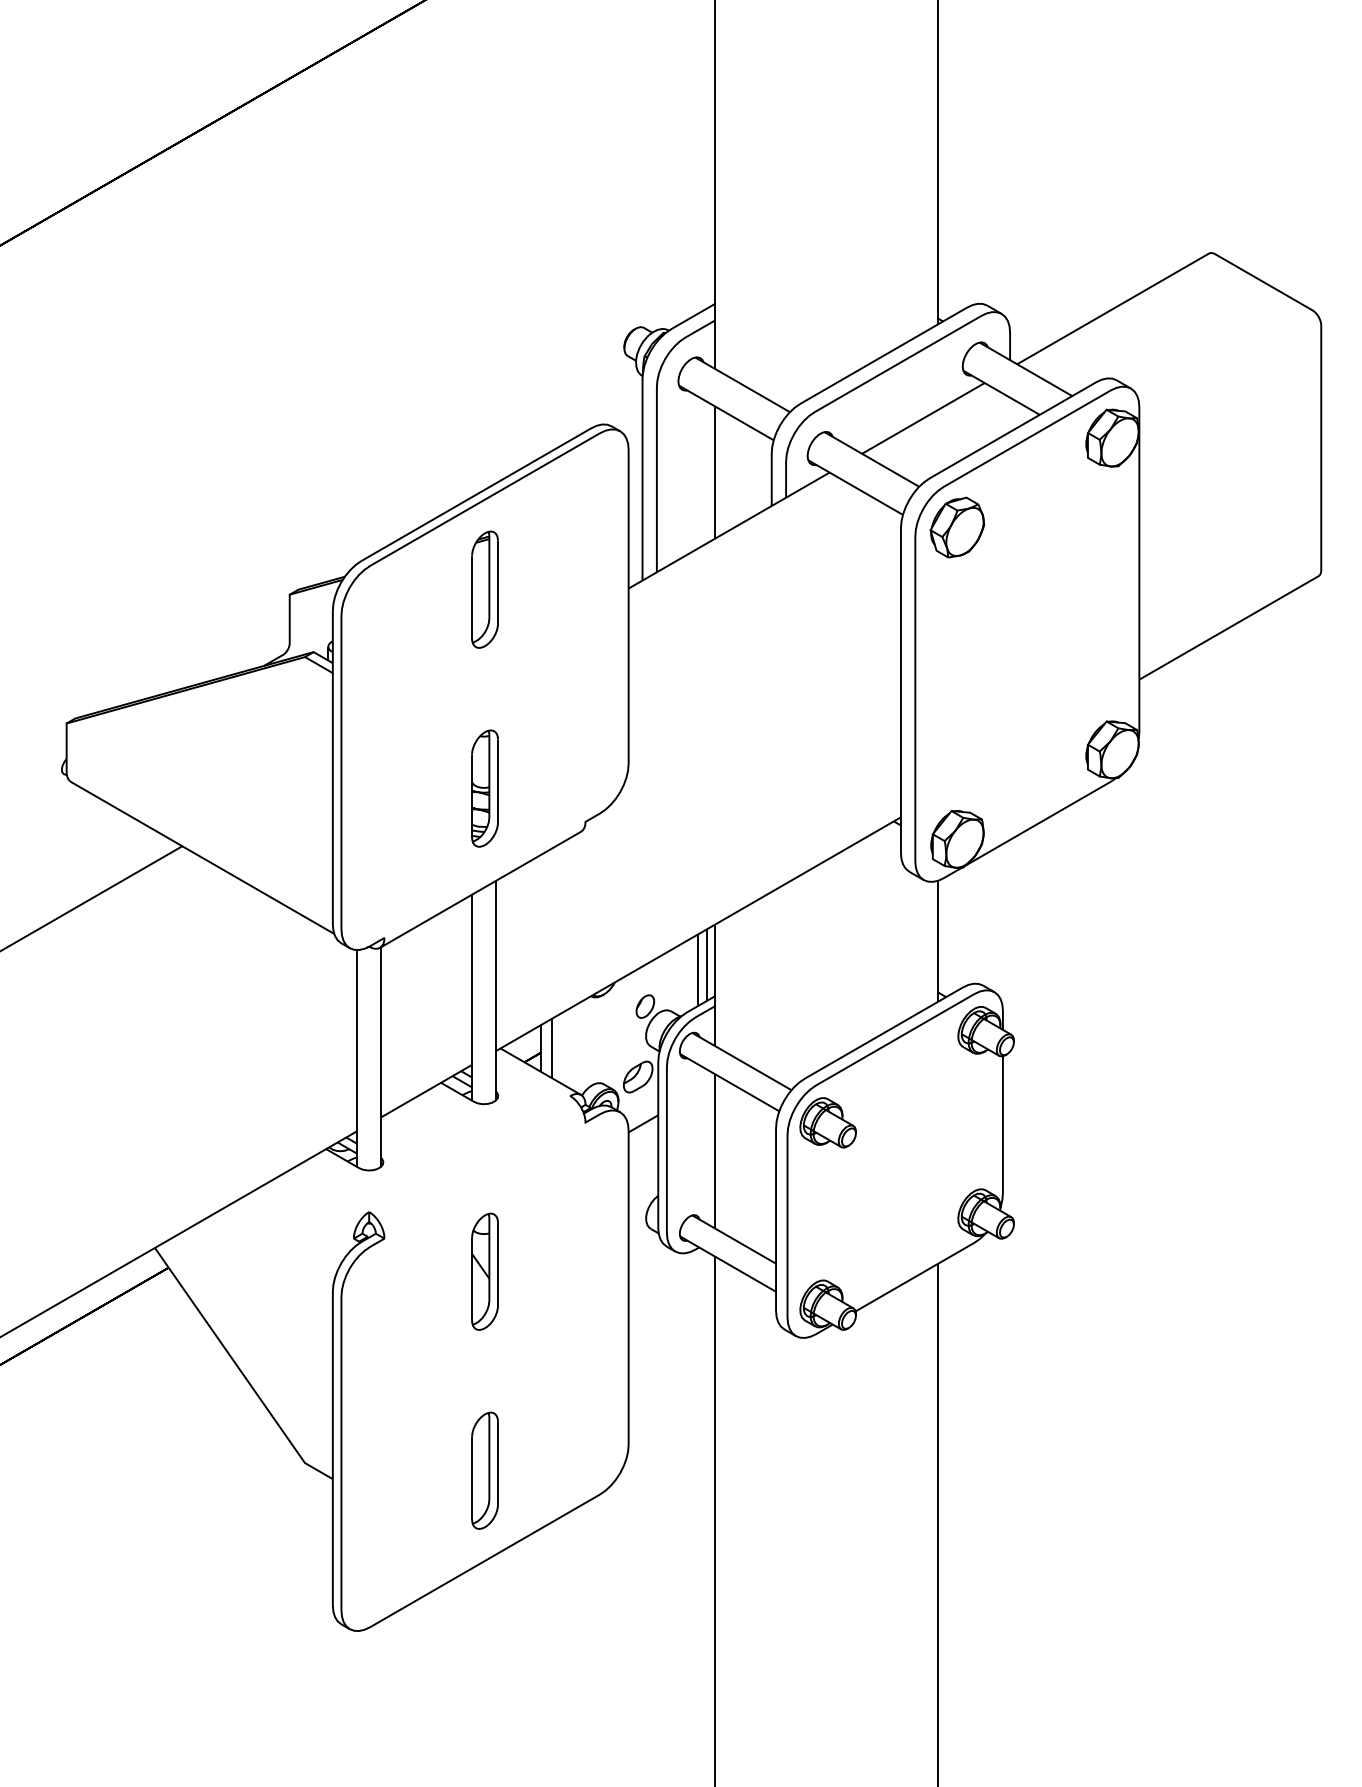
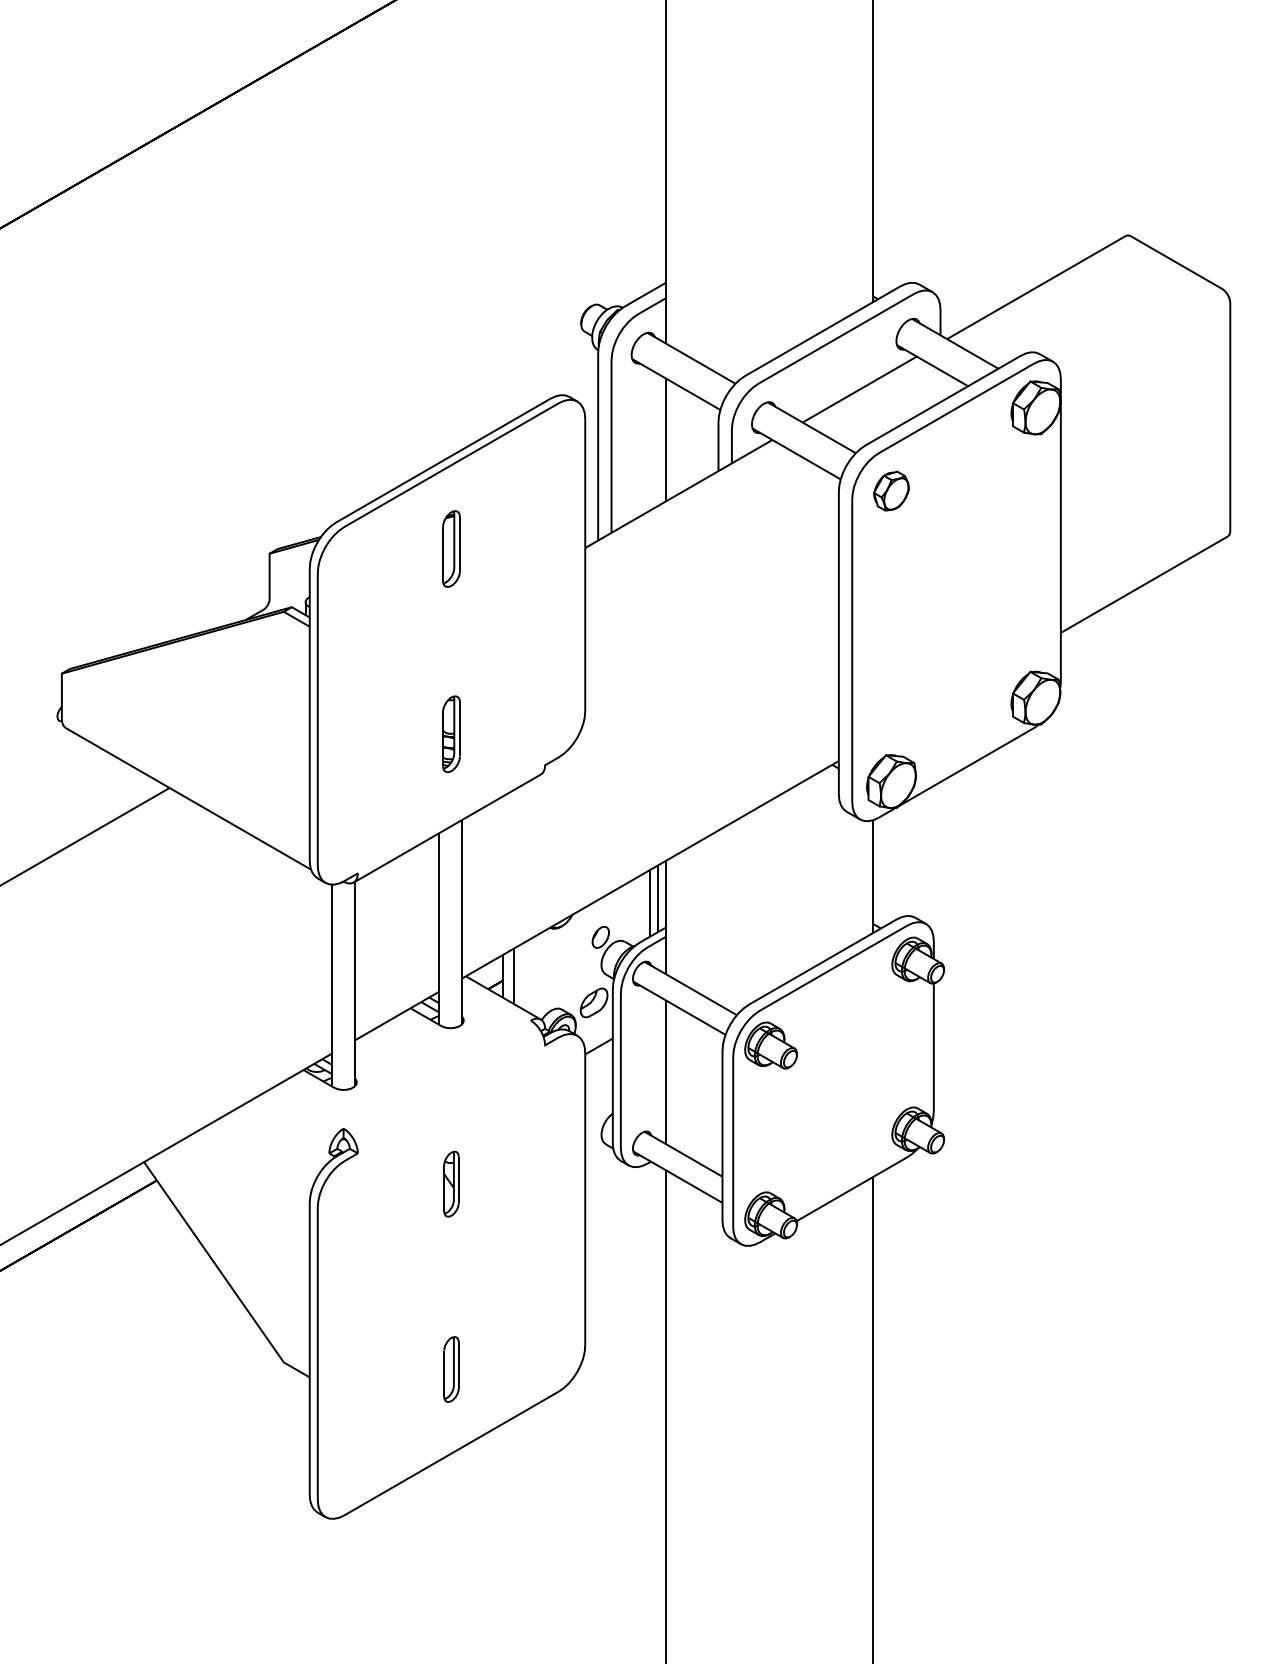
part: (957, 527) -> (891, 491), size x0.7
part: (484, 589) -> (450, 548), size x0.7
part: (484, 788) -> (450, 734), size x0.7
part: (484, 1271) -> (450, 1184), size x0.6
part: (484, 1470) -> (450, 1369), size x0.6

